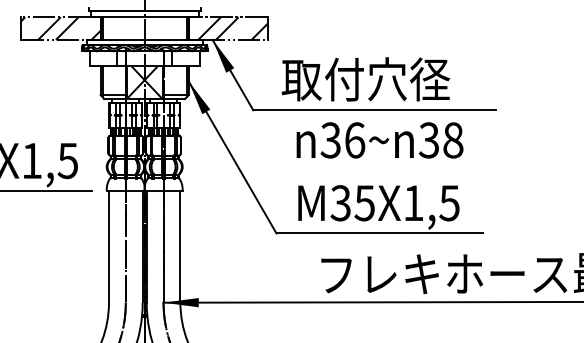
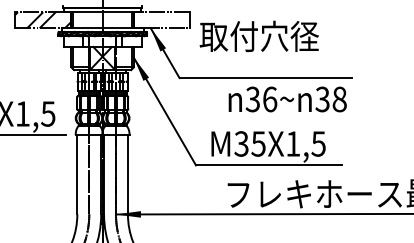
hatch: (232, 28) -> (164, 20), removed
text: (365, 79) -> (259, 36), moved
text: (379, 140) -> (287, 99), moved

